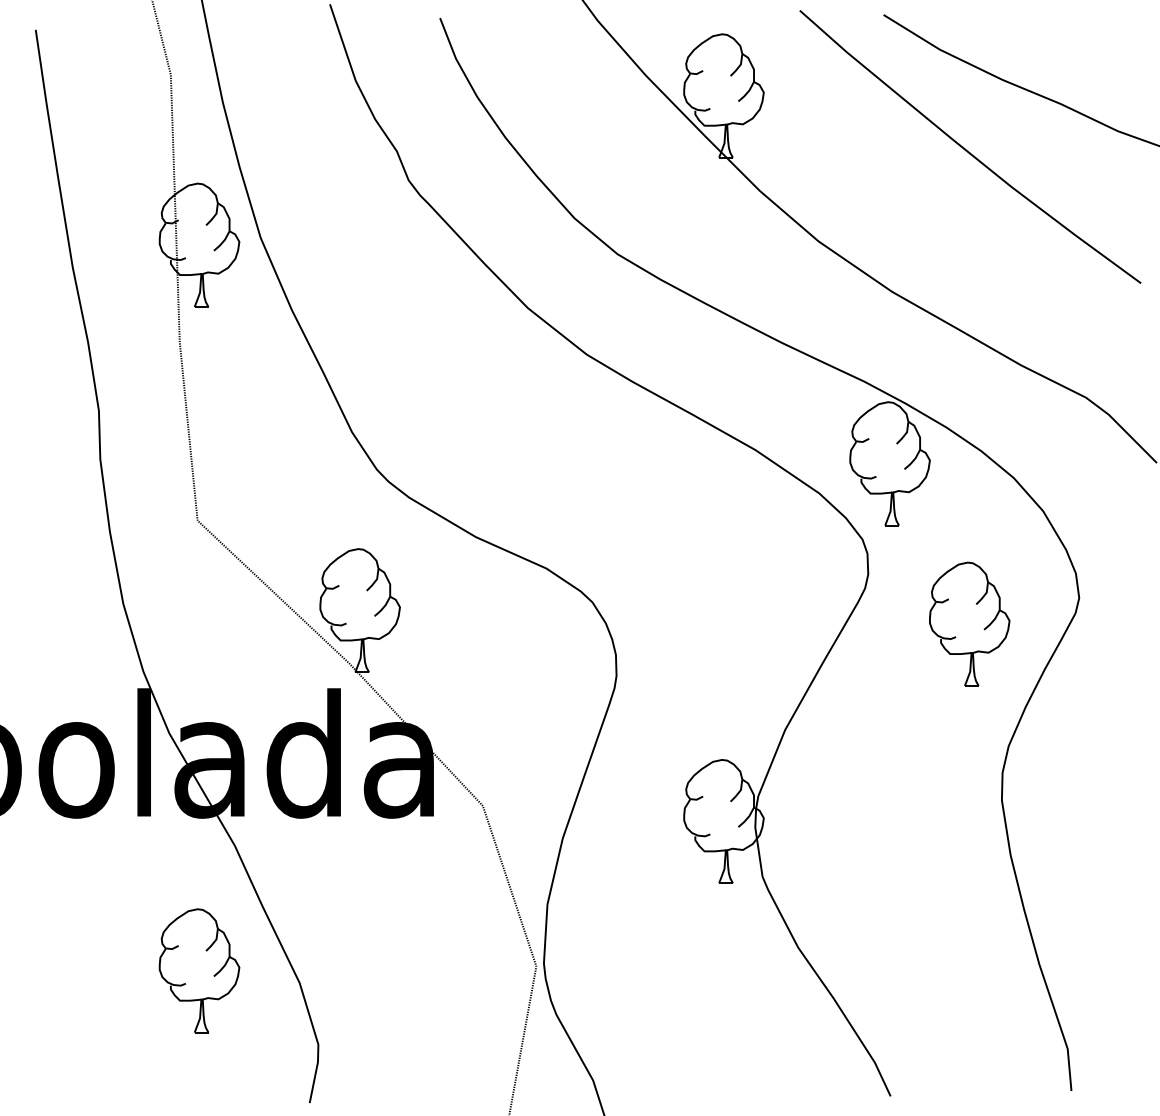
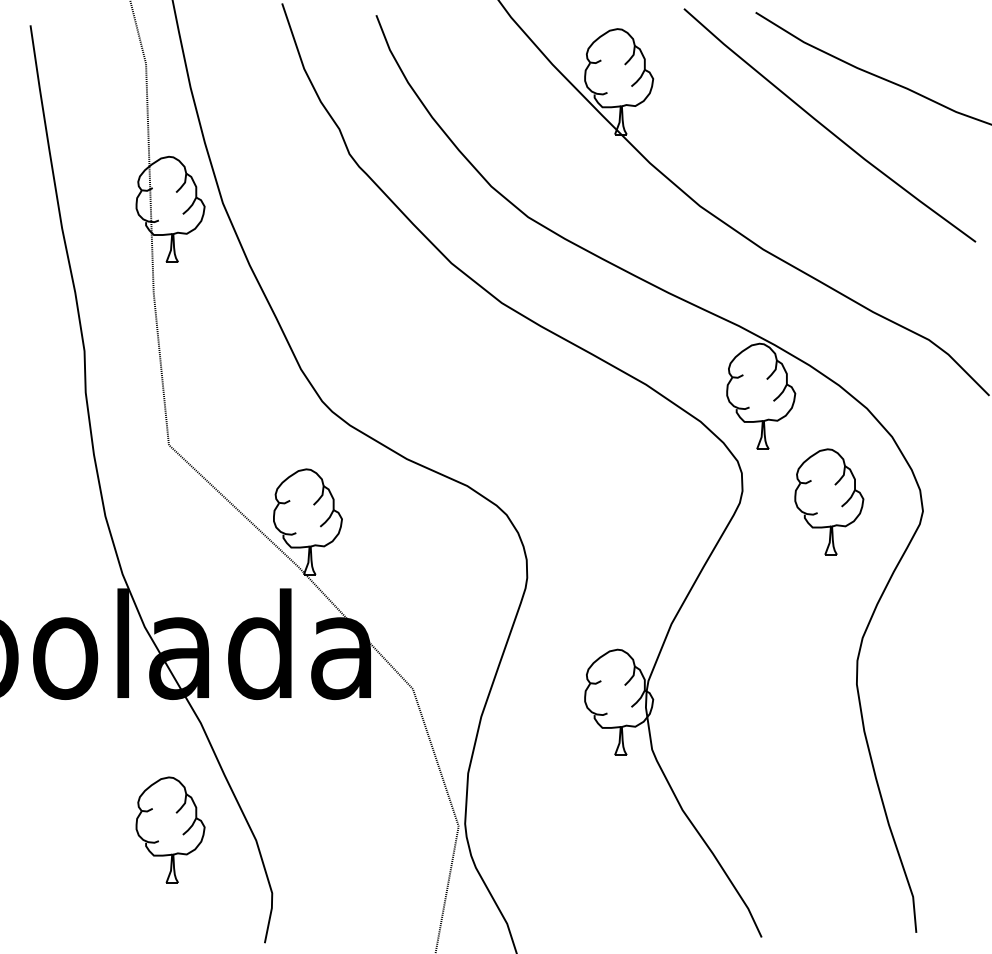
part: (969, 623) -> (829, 501), moved

